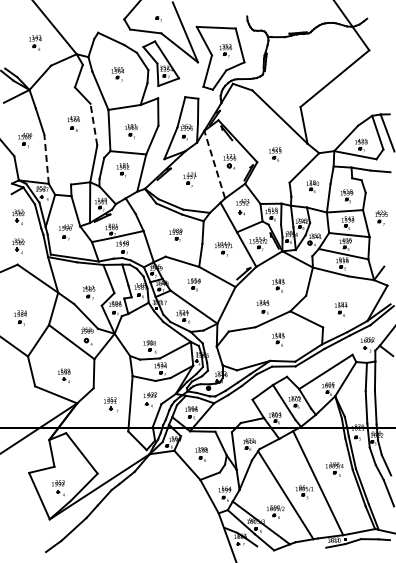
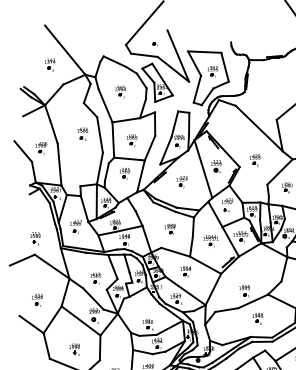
line: (93, 124) -> (99, 134), dashed -> solid
line: (46, 159) -> (59, 164), dashed -> solid
line: (214, 164) -> (203, 169), dashed -> solid
part: (18, 216) -> (35, 213), removed
part: (278, 285) -> (257, 272), removed

